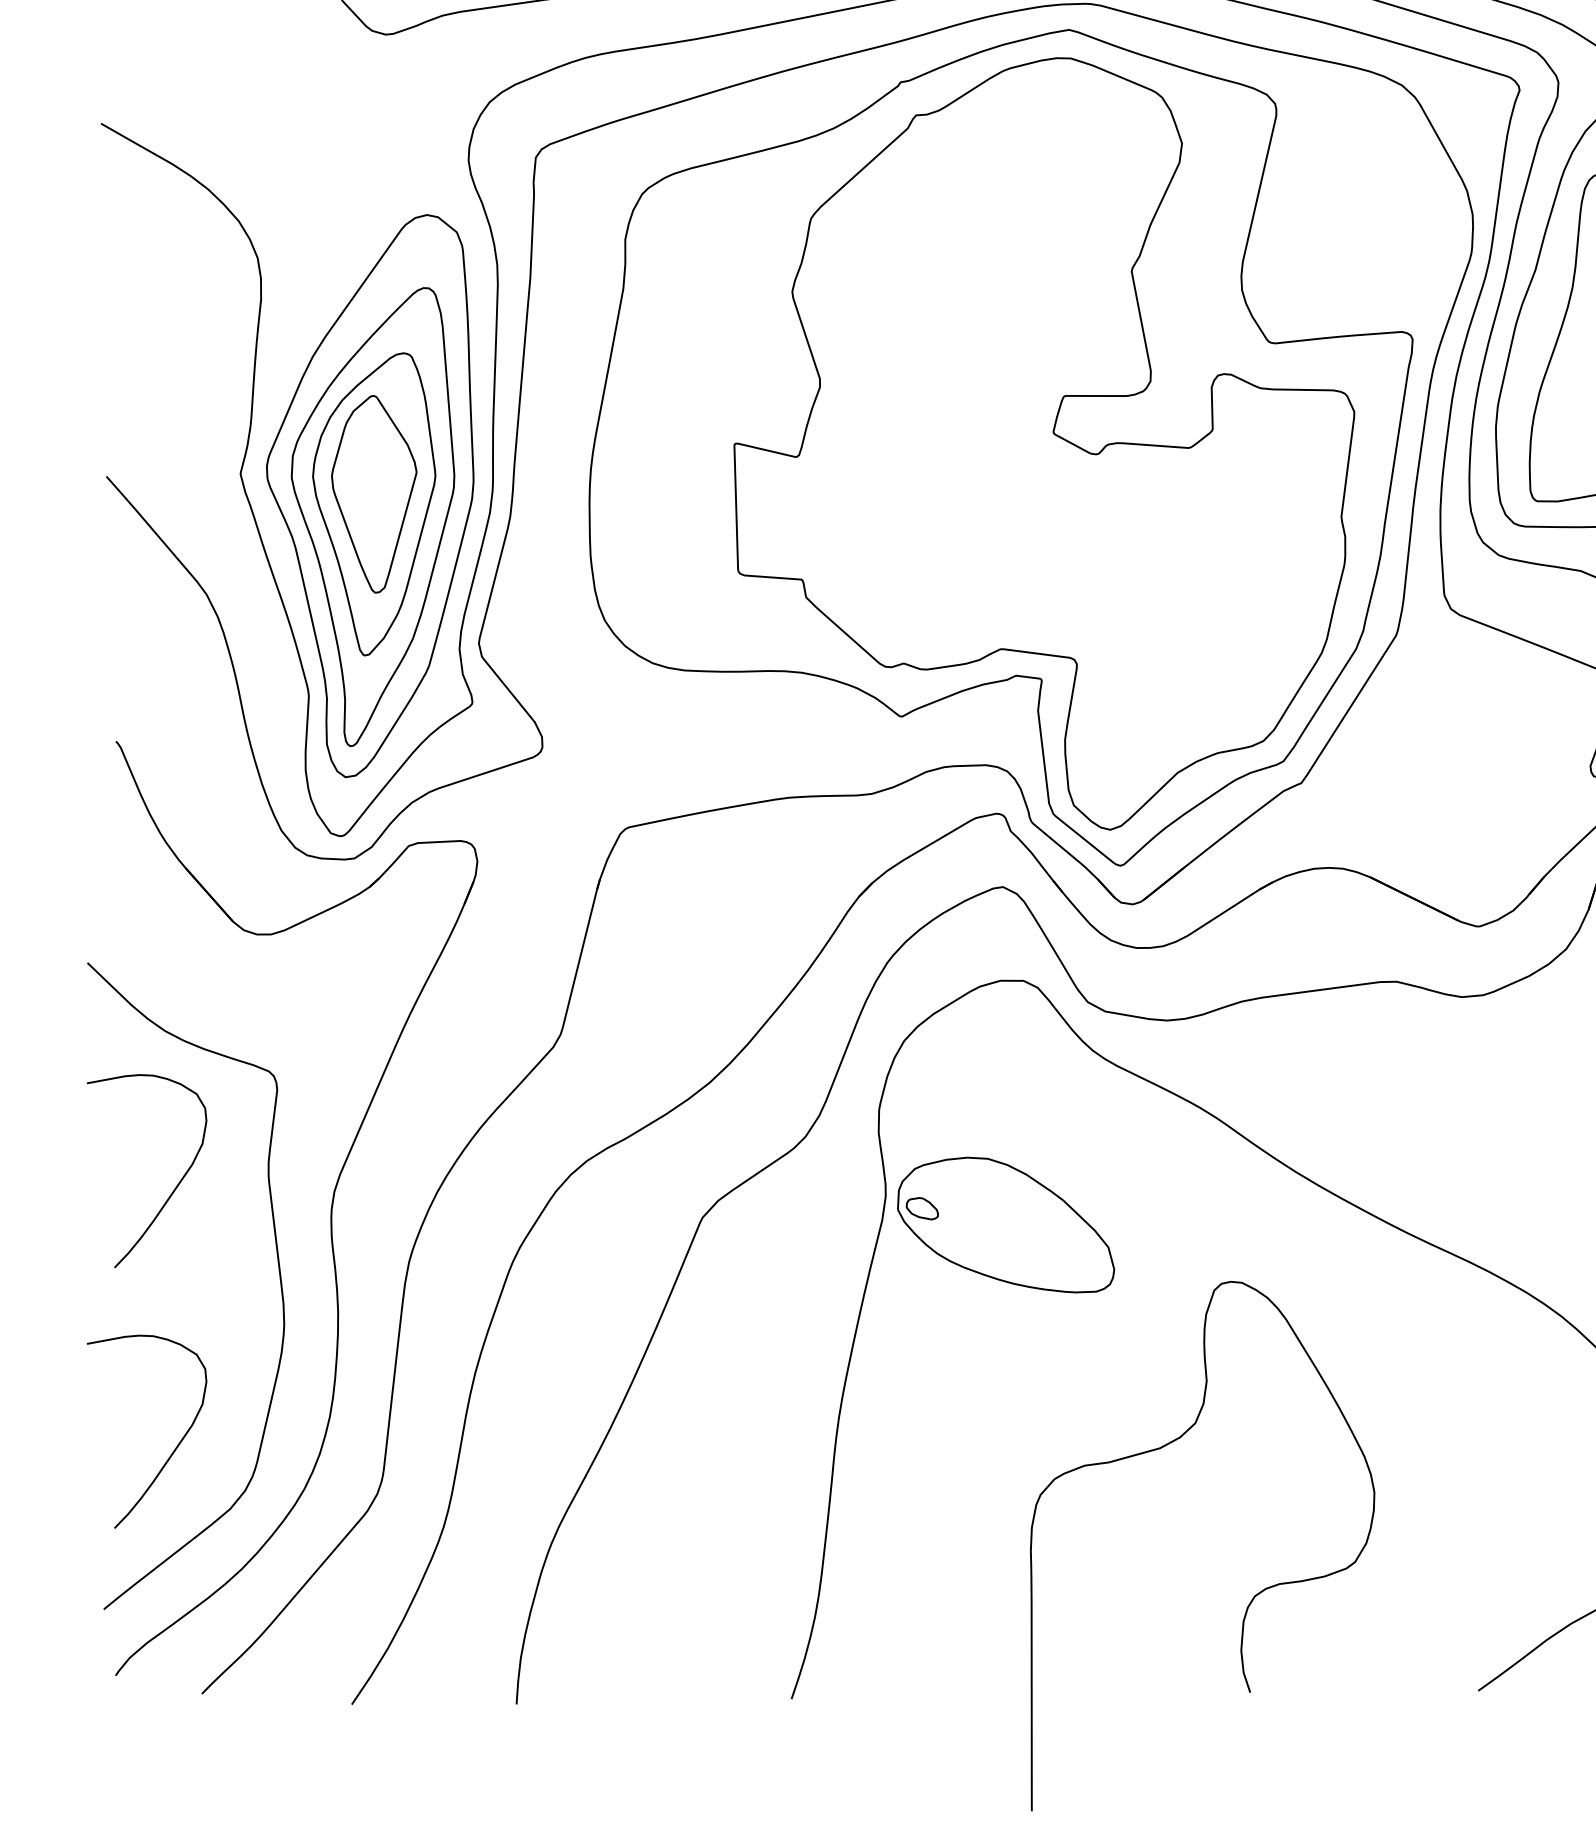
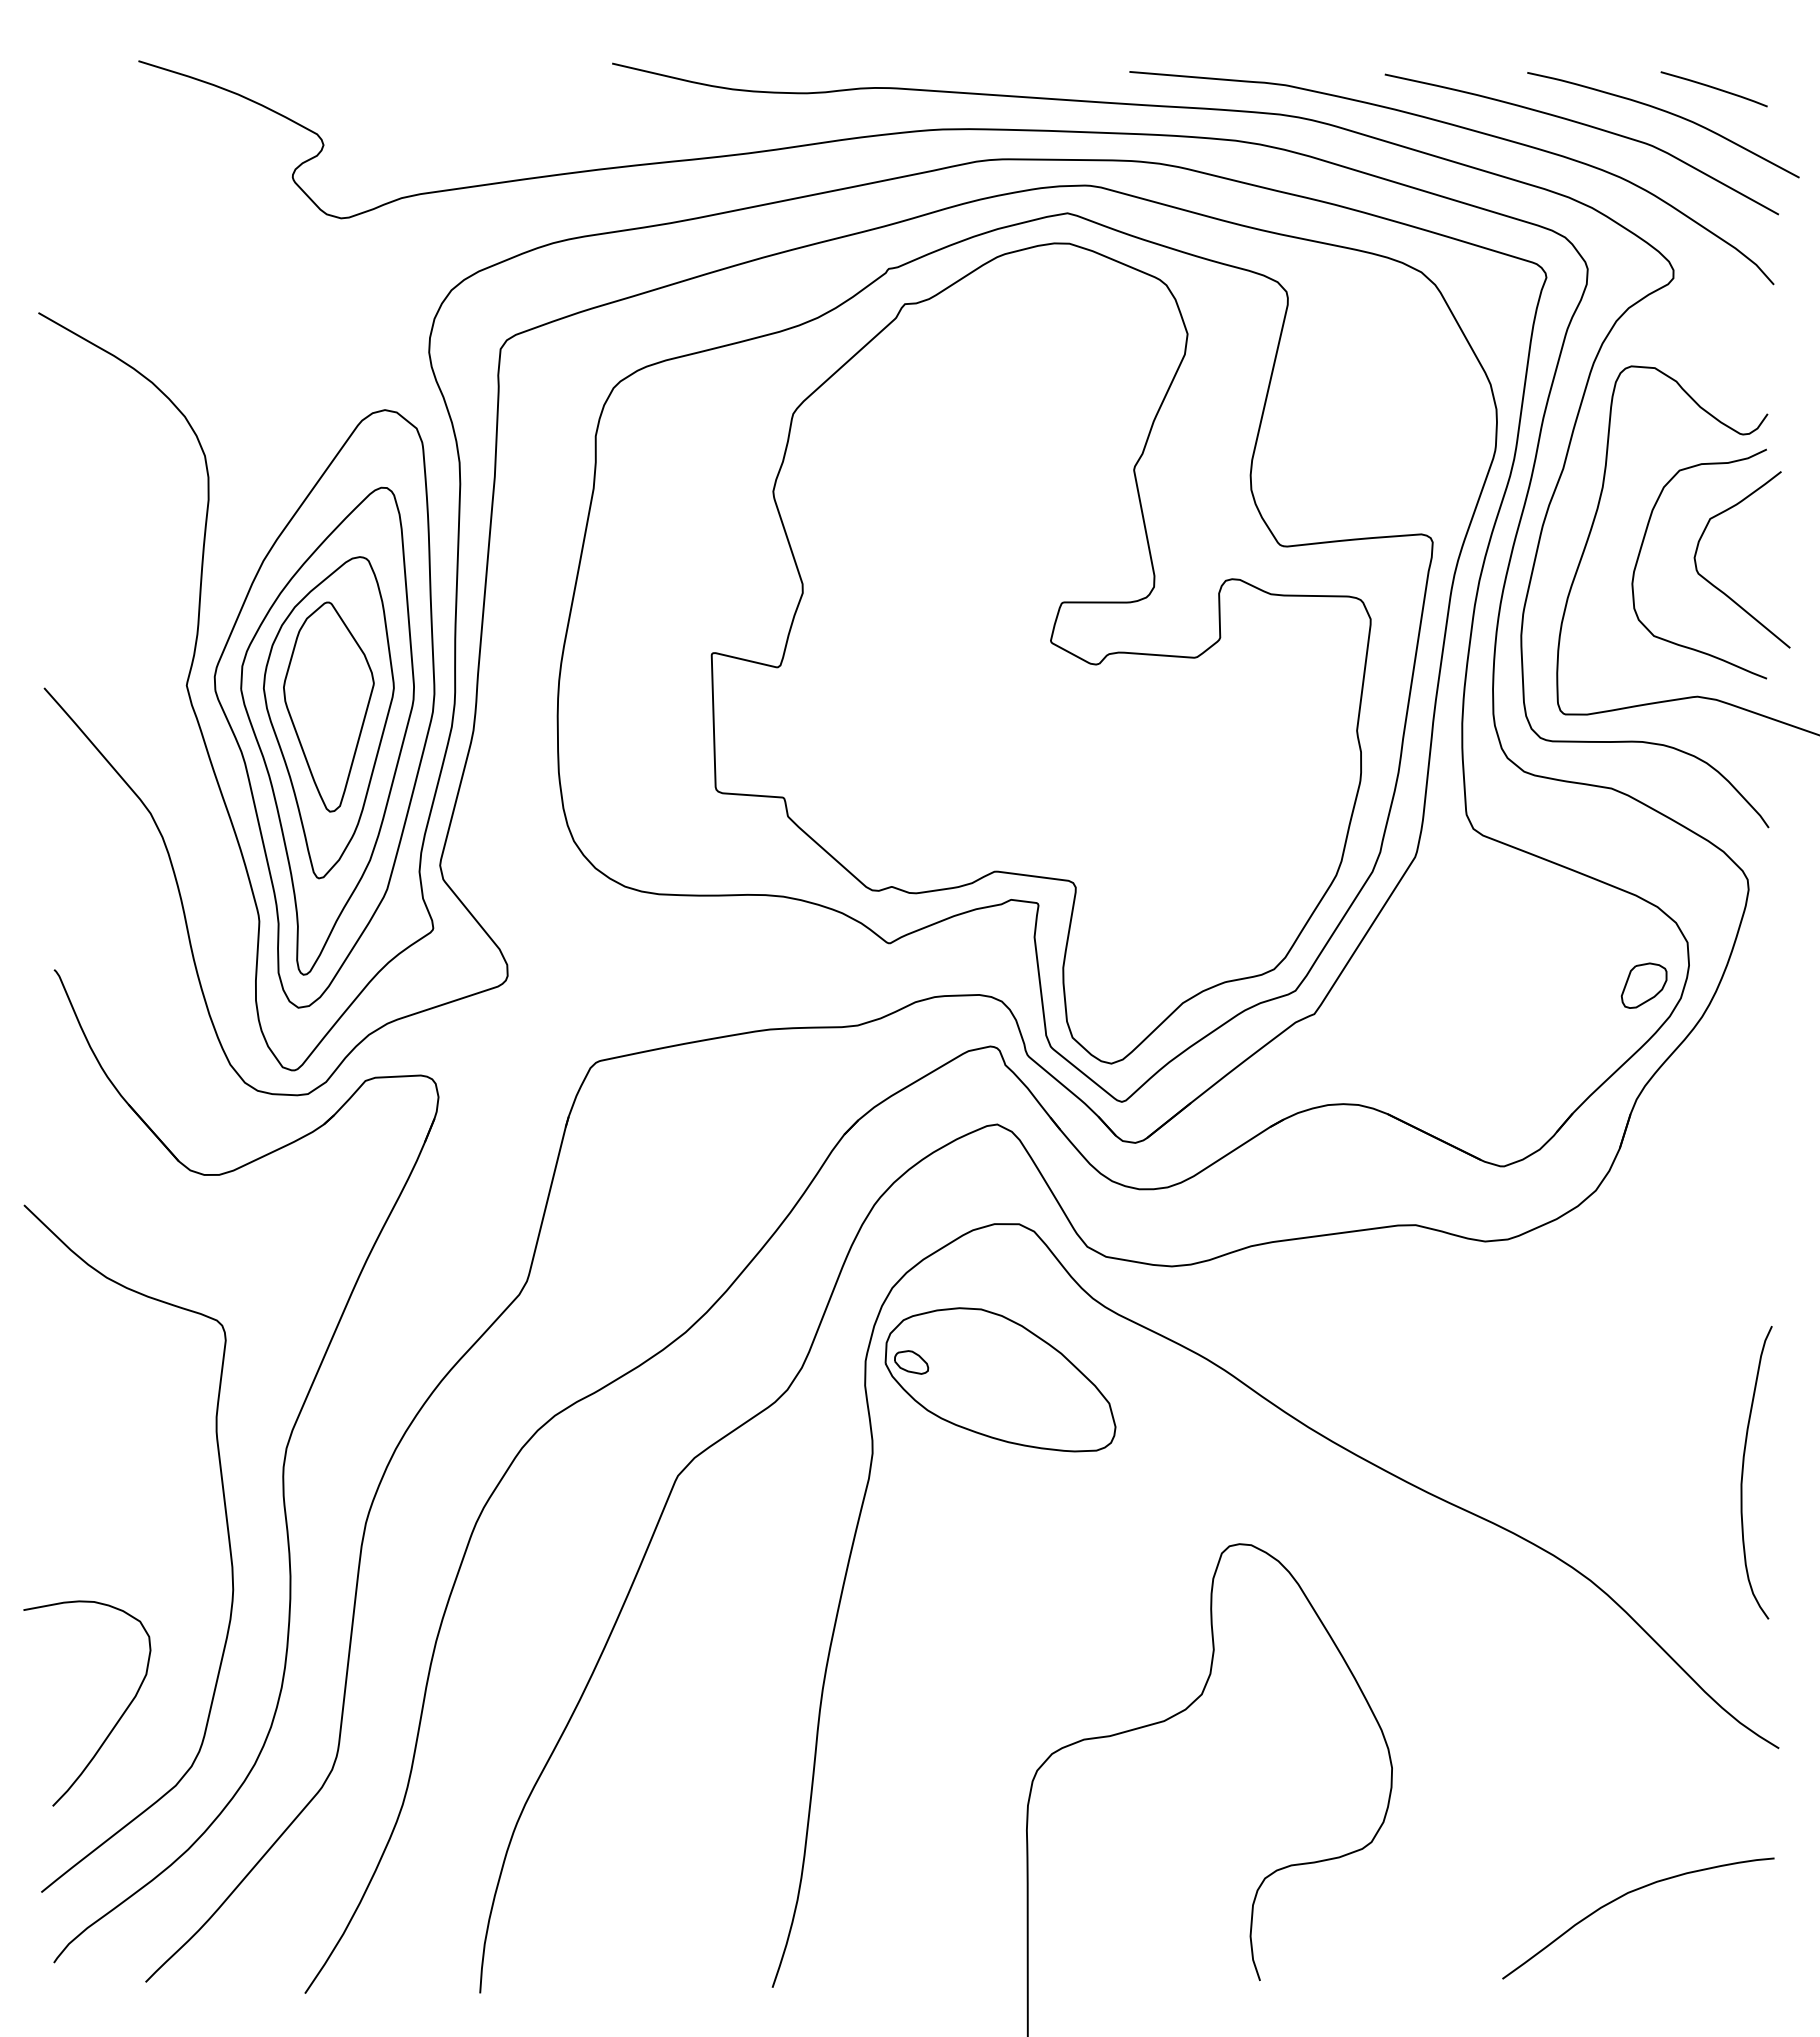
curve: (173, 1189) -> (115, 1446), removed
part: (1006, 1224) -> (1000, 1379), moved

